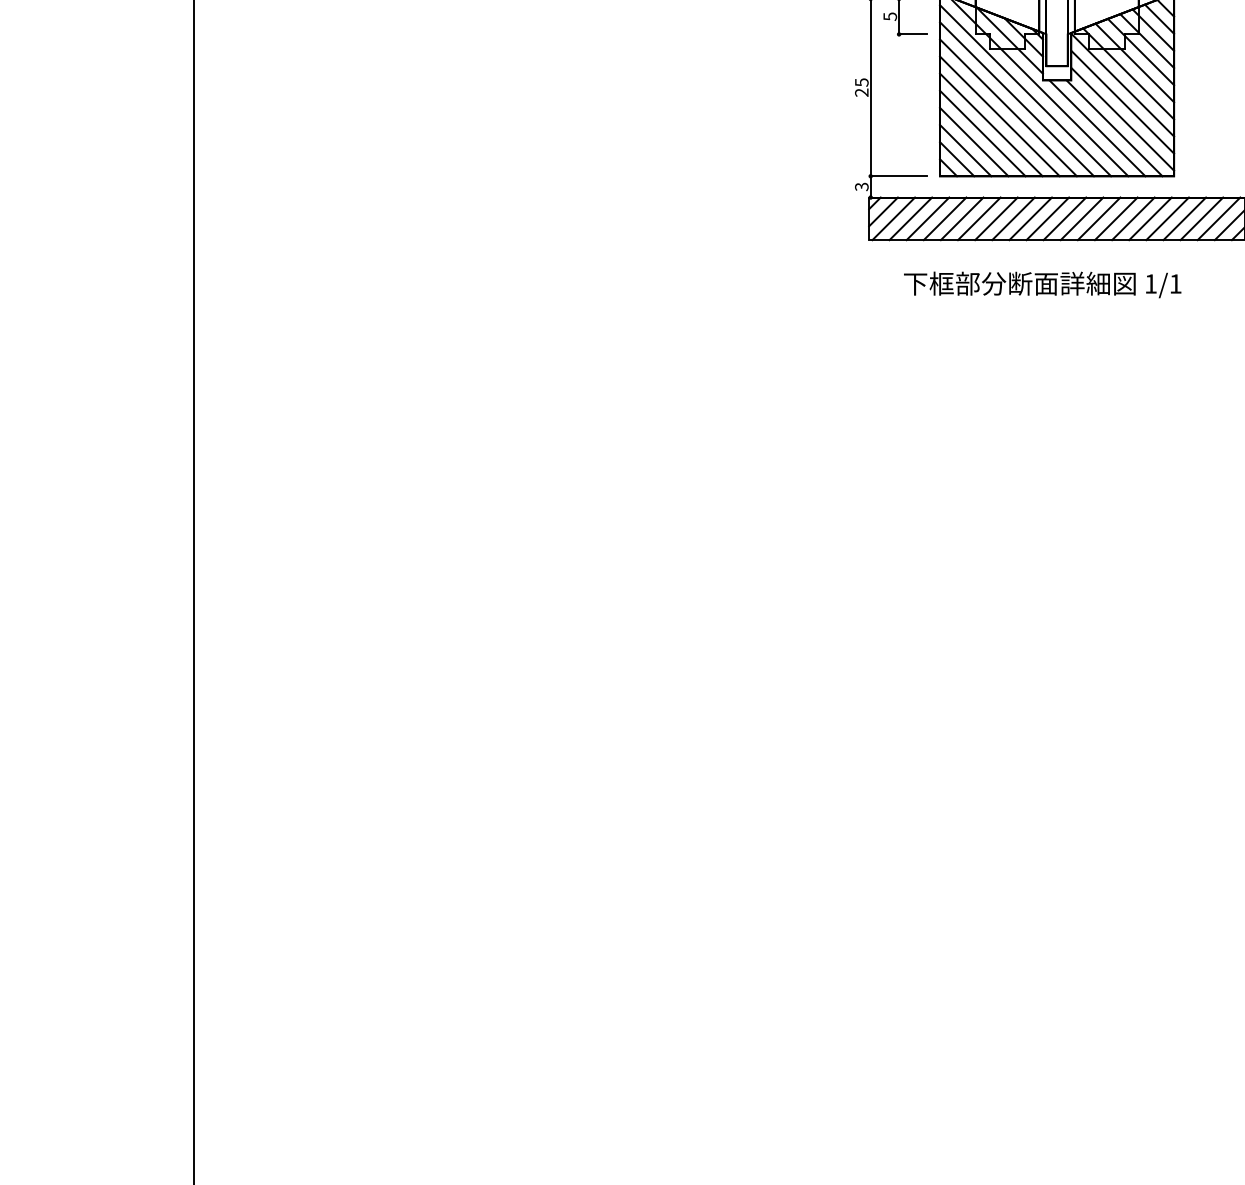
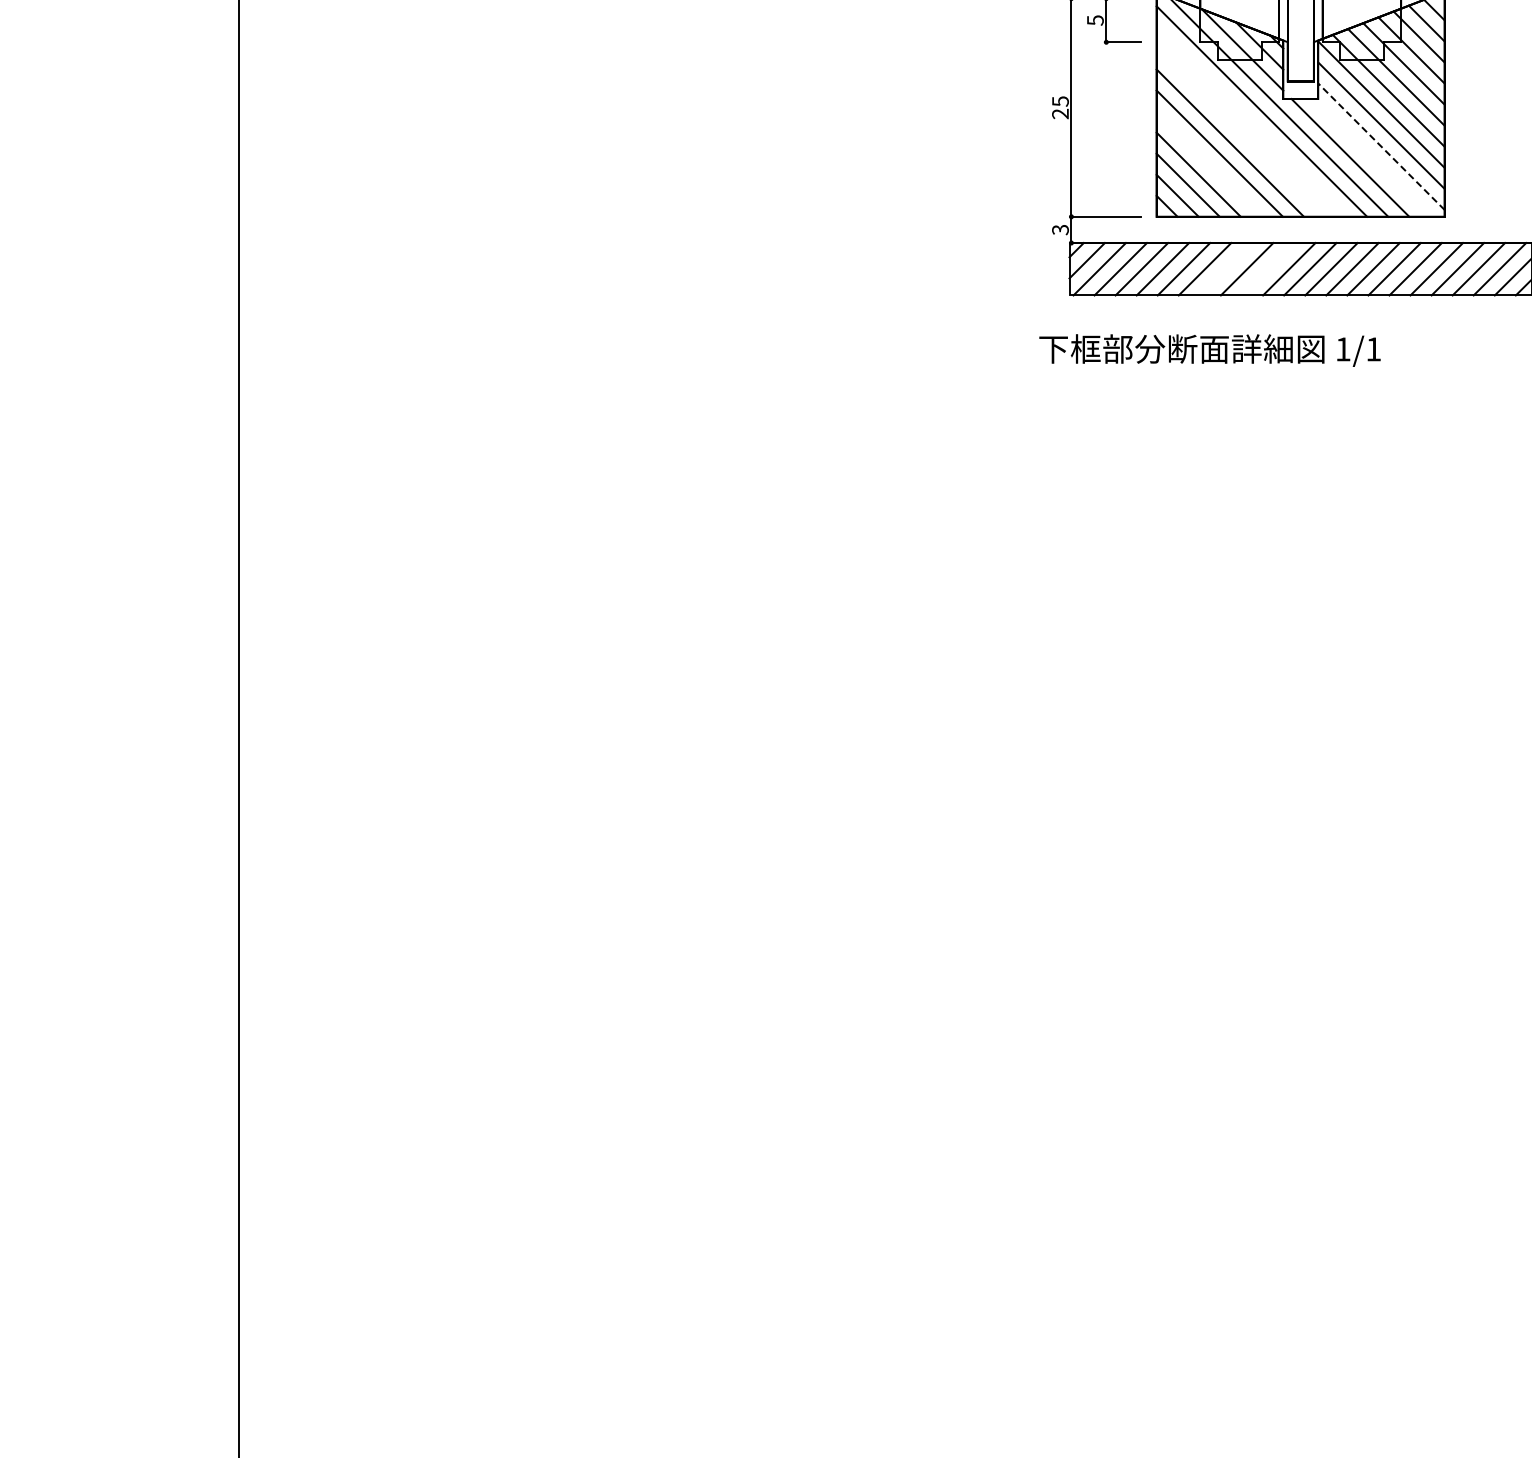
line: (1017, 98) -> (1251, 121), removed
line: (1008, 107) -> (1240, 132), removed
line: (1122, 119) -> (1381, 146), solid -> dashed
line: (1114, 128) -> (1371, 157), removed
line: (982, 132) -> (1208, 163), removed
line: (995, 219) -> (1225, 269), removed
line: (1030, 219) -> (1268, 269), removed
text: (1042, 284) -> (1209, 350), moved

